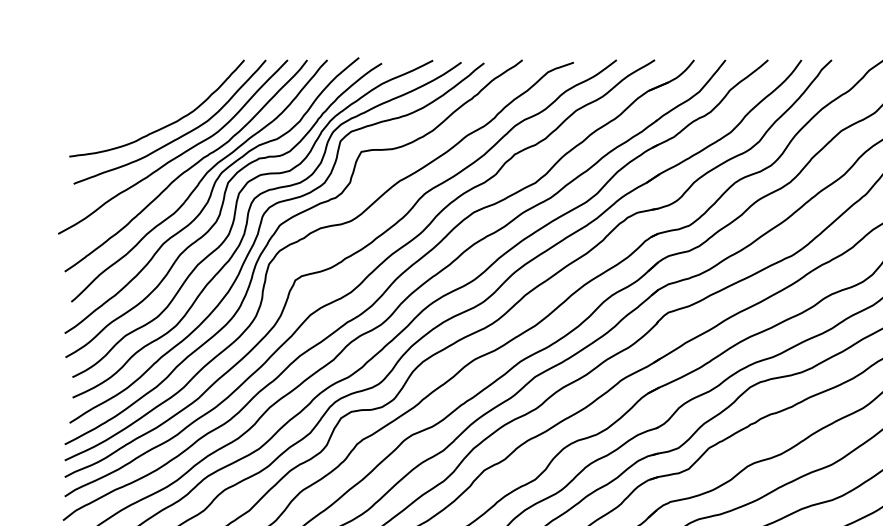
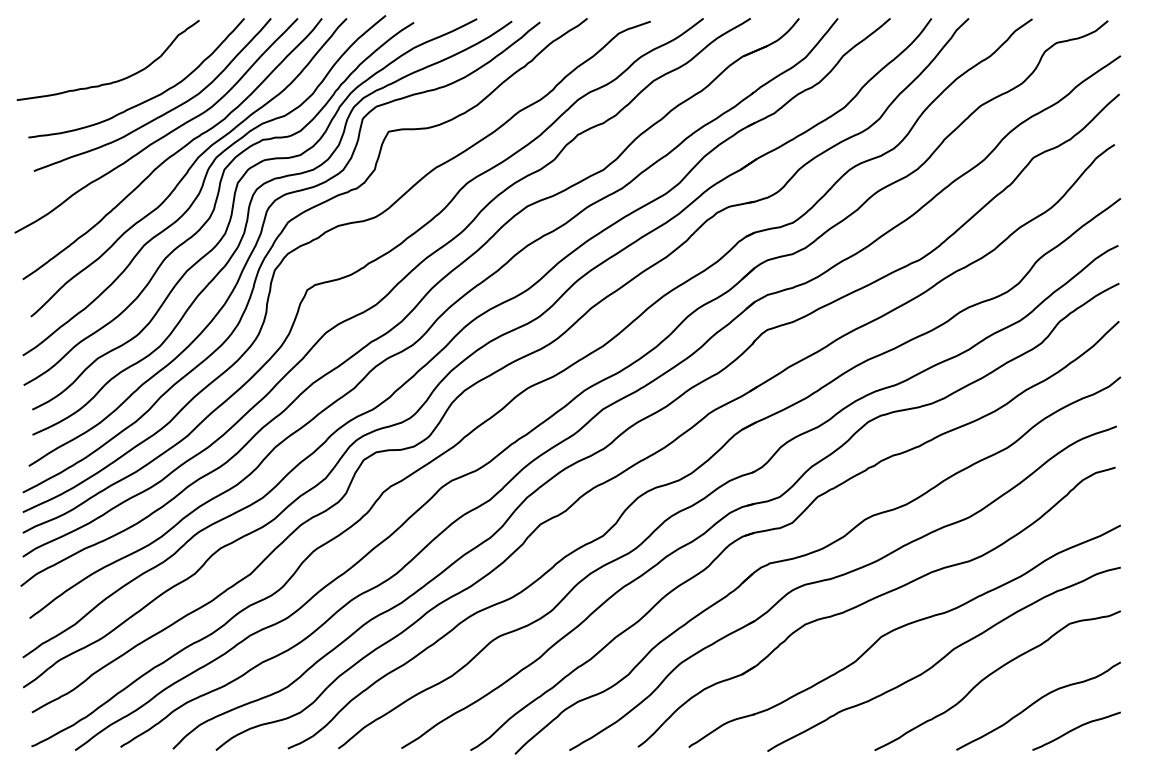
curve: (137, 111) -> (112, 81), added

